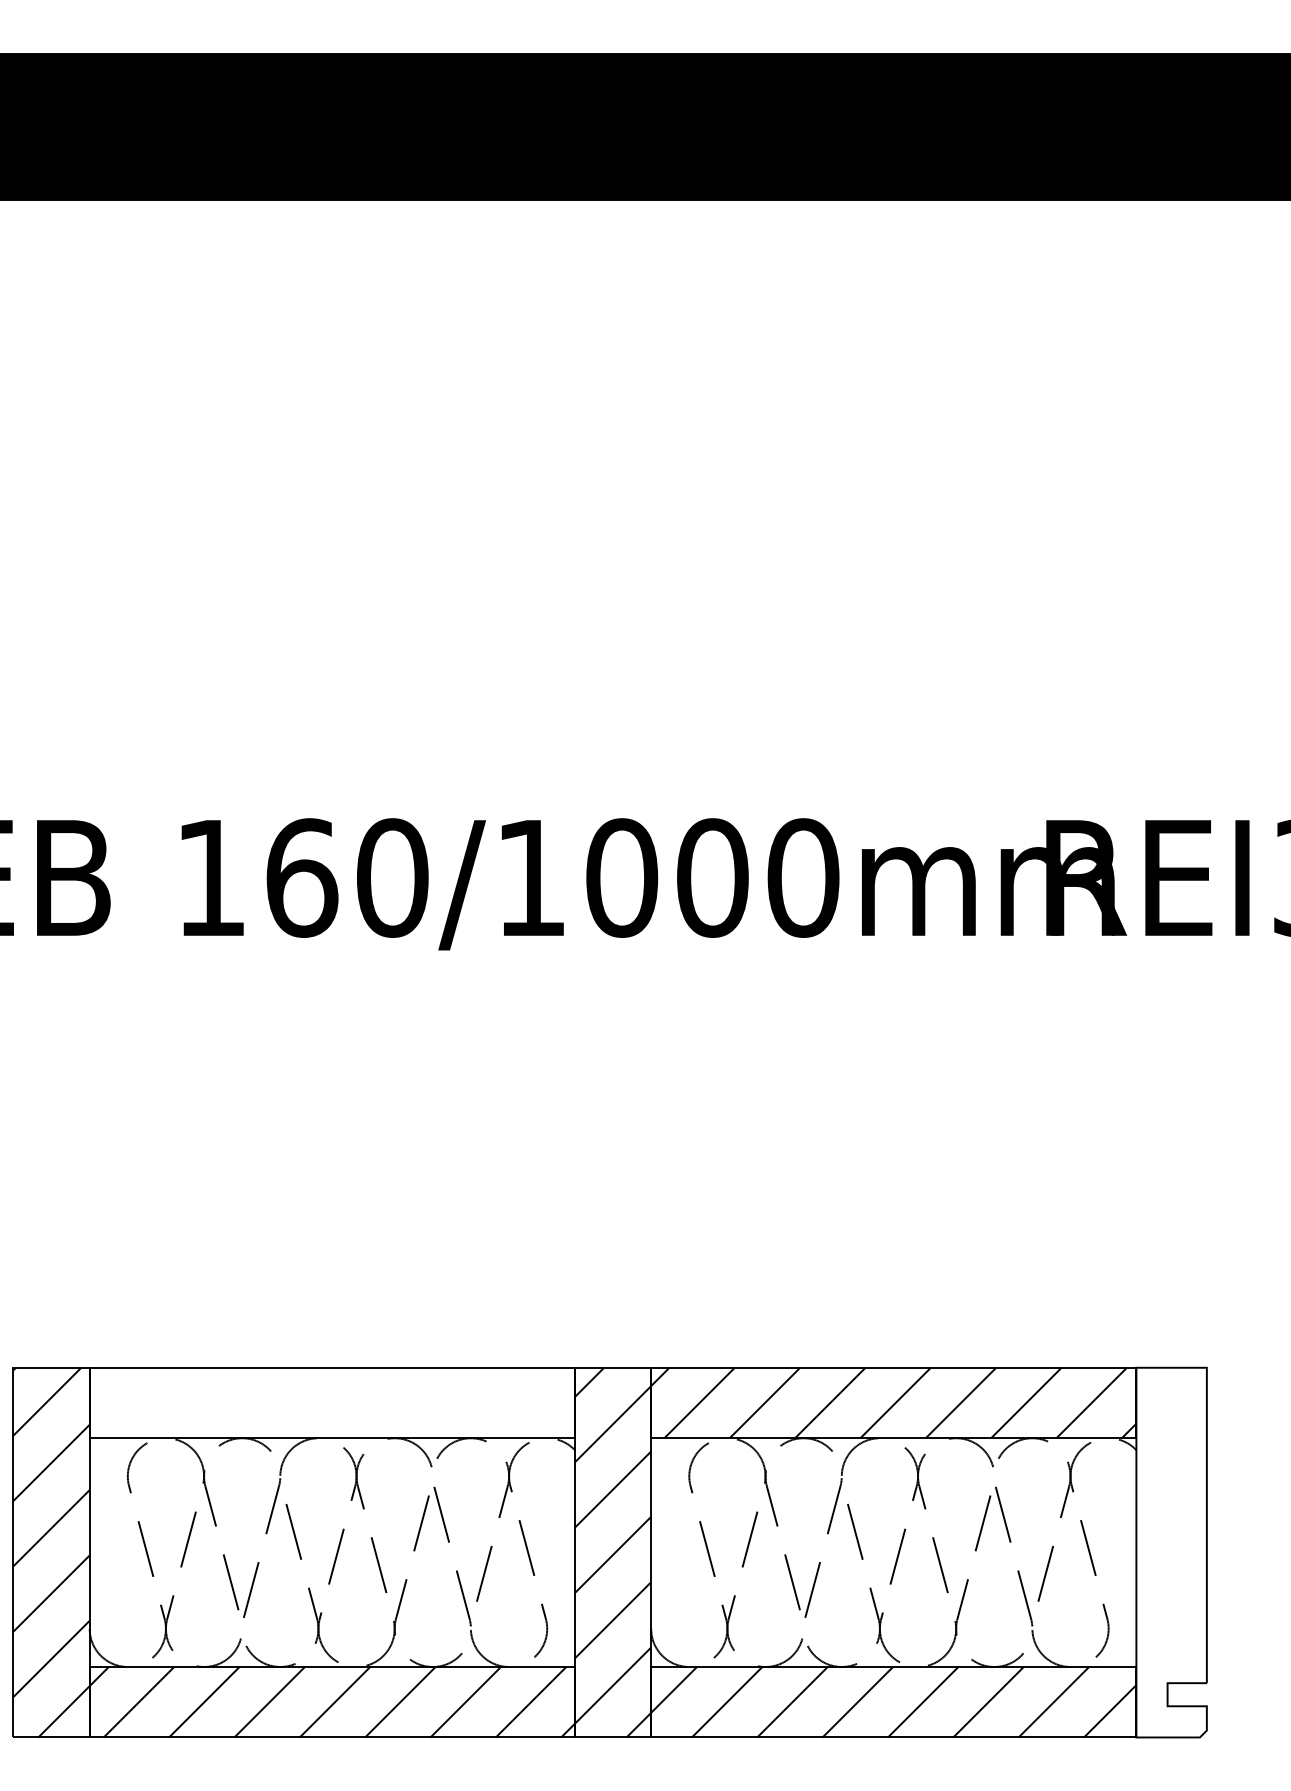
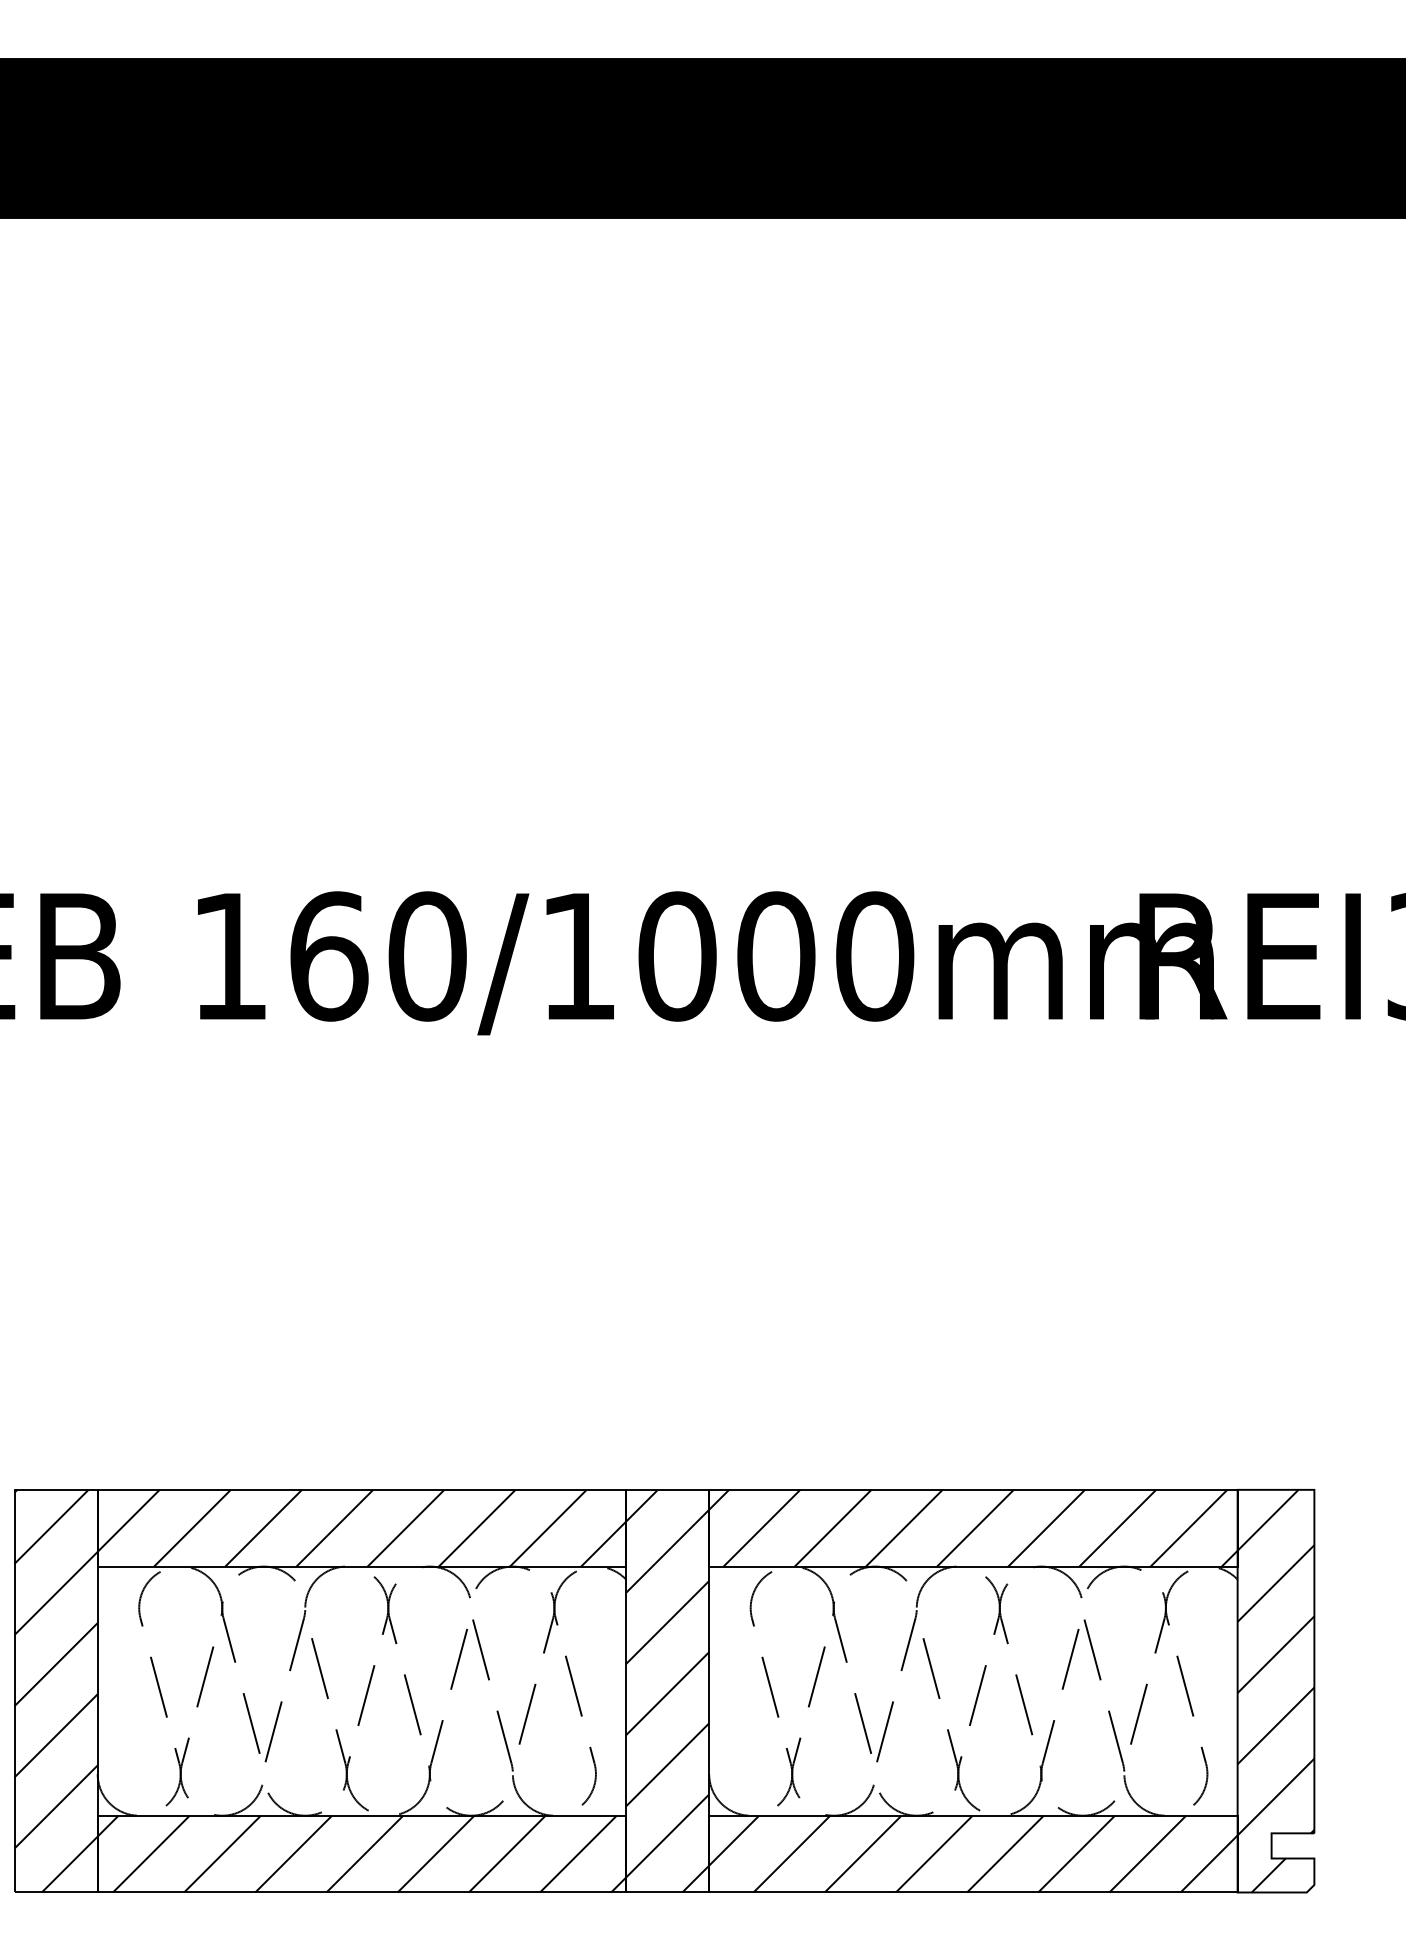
hatch: (331, 1402) -> (361, 1527), added
hatch: (1171, 1552) -> (1275, 1690), added

